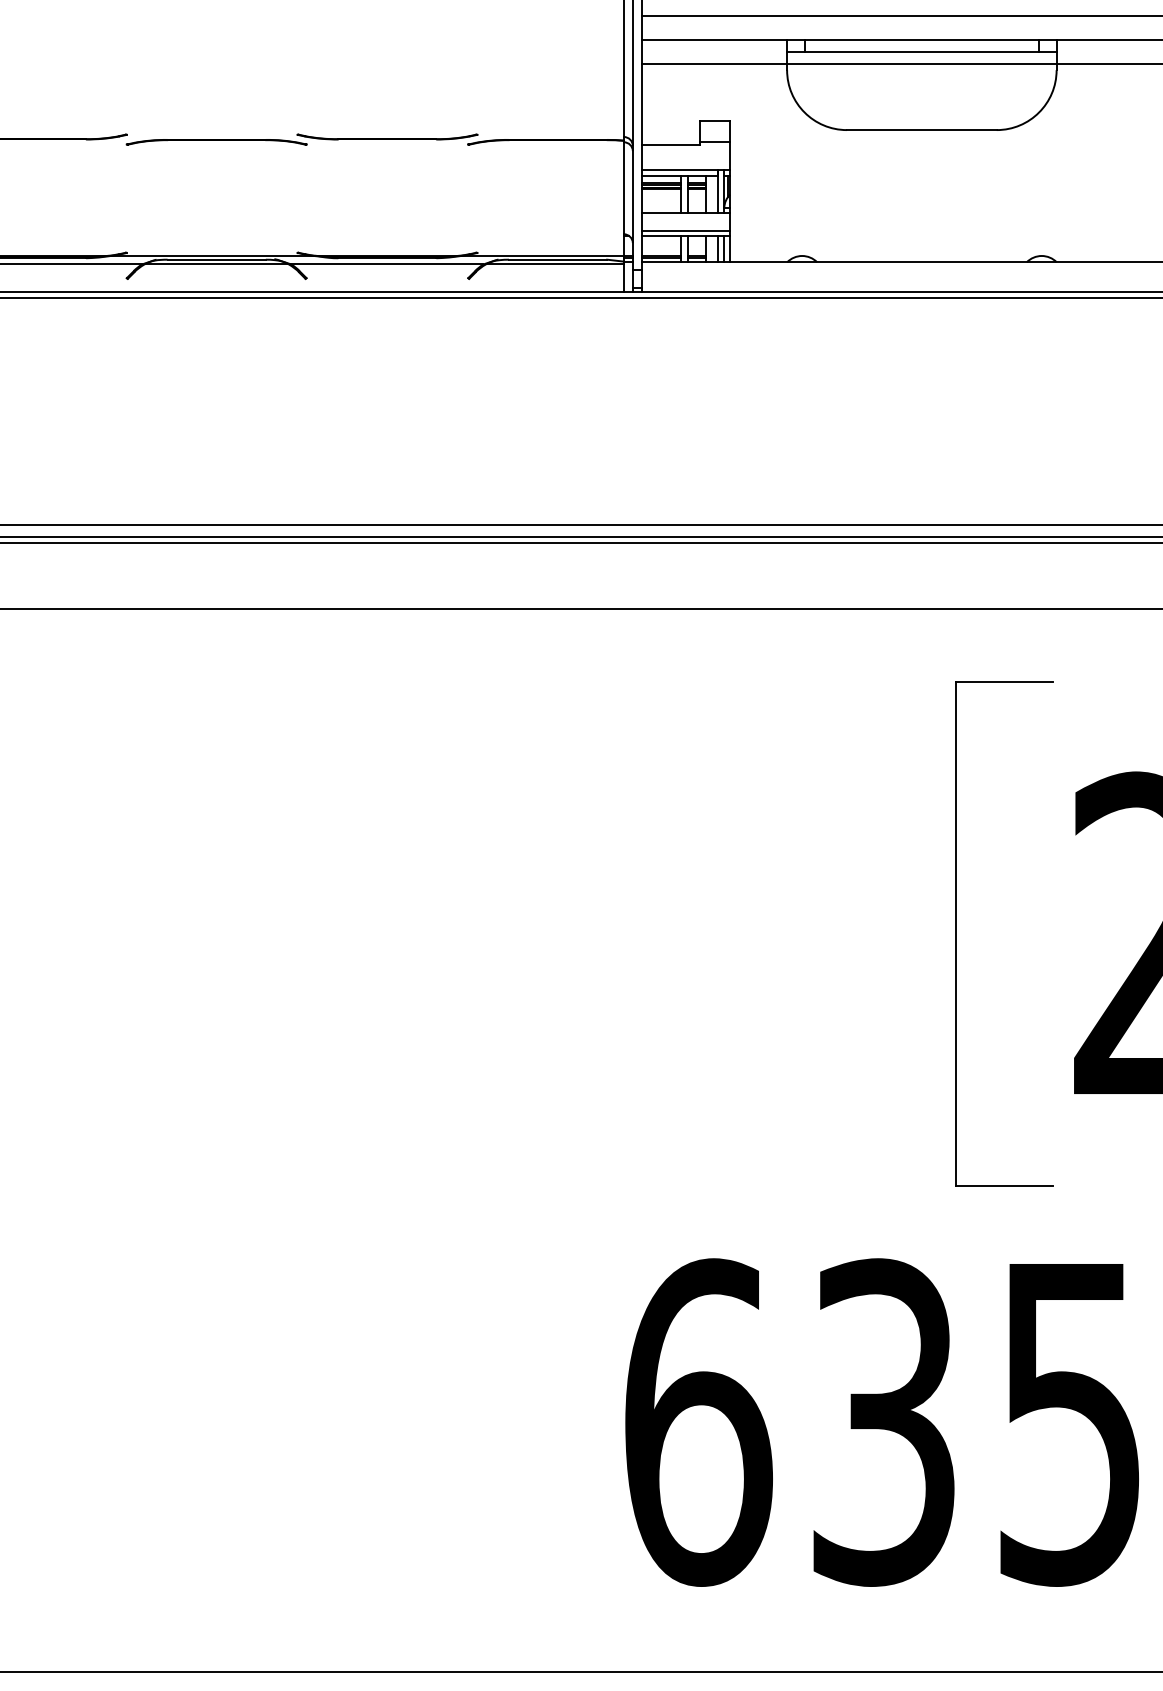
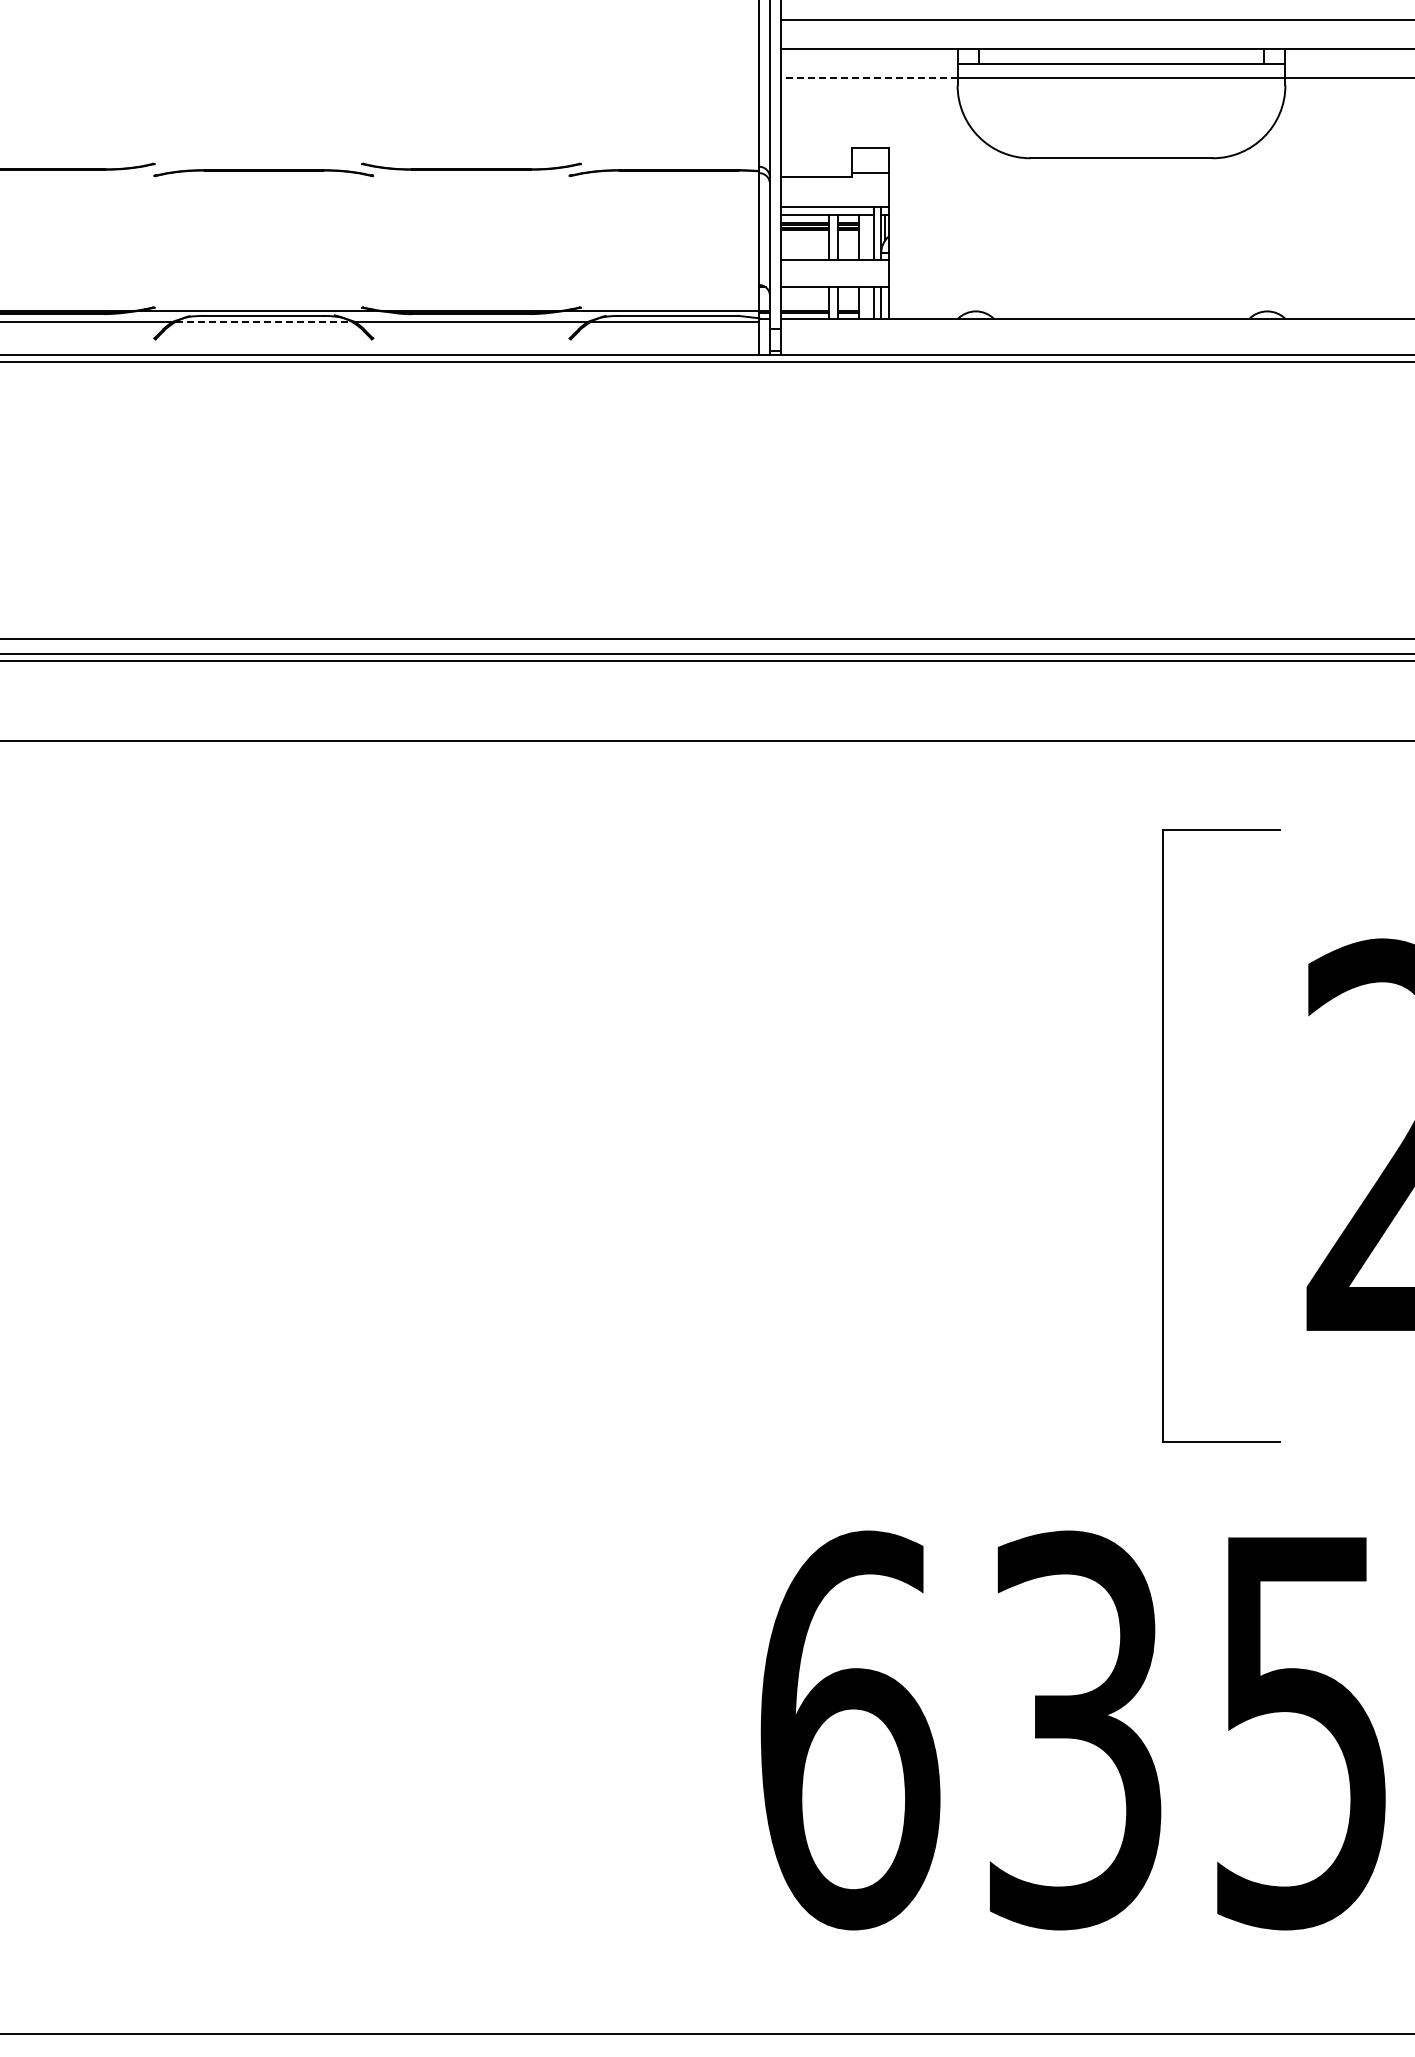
line: (713, 64) -> (868, 78), solid -> dashed
line: (685, 231) -> (834, 281), removed
line: (216, 264) -> (263, 321), solid -> dashed

